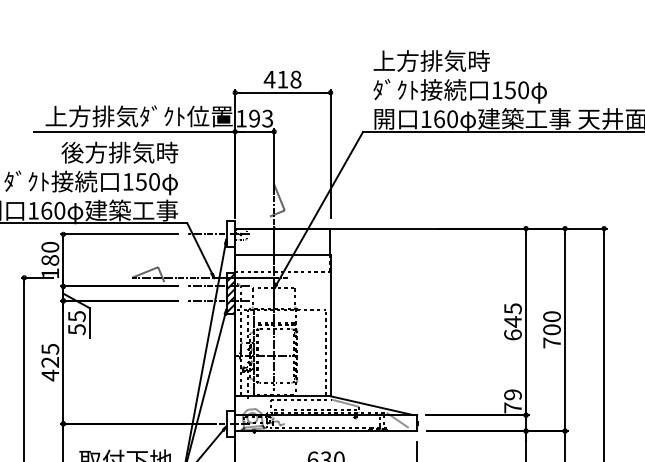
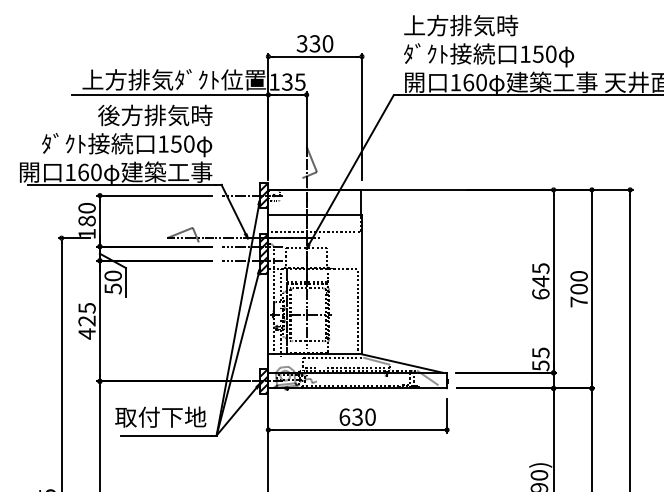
text: (282, 79) -> (314, 43), 418 -> 330
text: (260, 118) -> (293, 81), 193 -> 135
hatch: (230, 234) -> (263, 195), added
text: (76, 315) -> (112, 275), 55 -> 50
text: (512, 401) -> (540, 359), 79 -> 55
hatch: (230, 423) -> (263, 381), added

